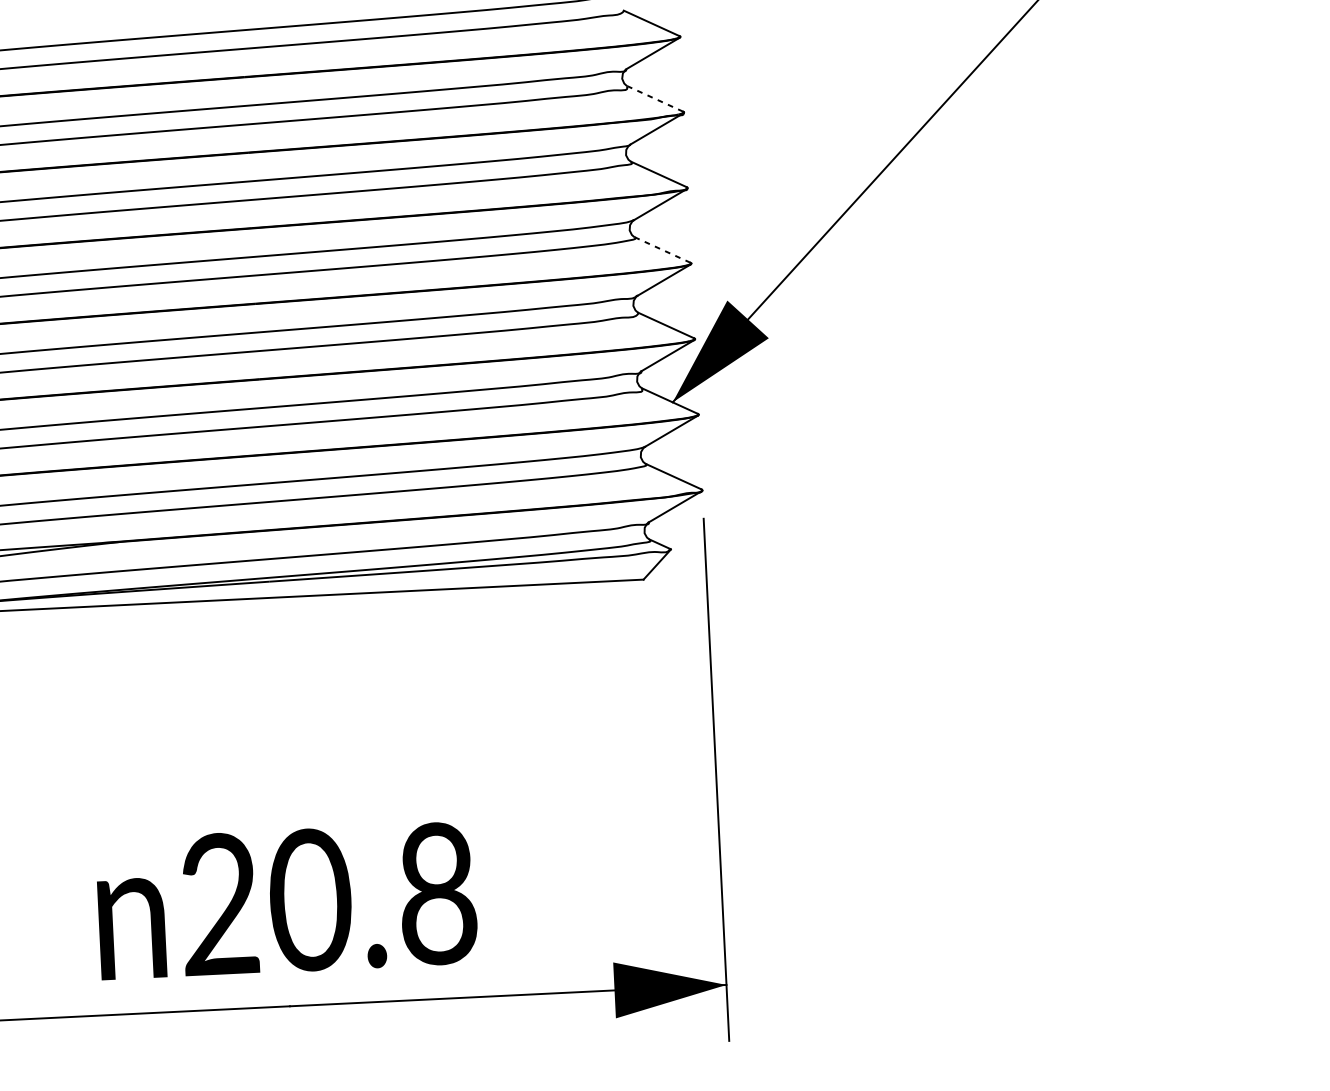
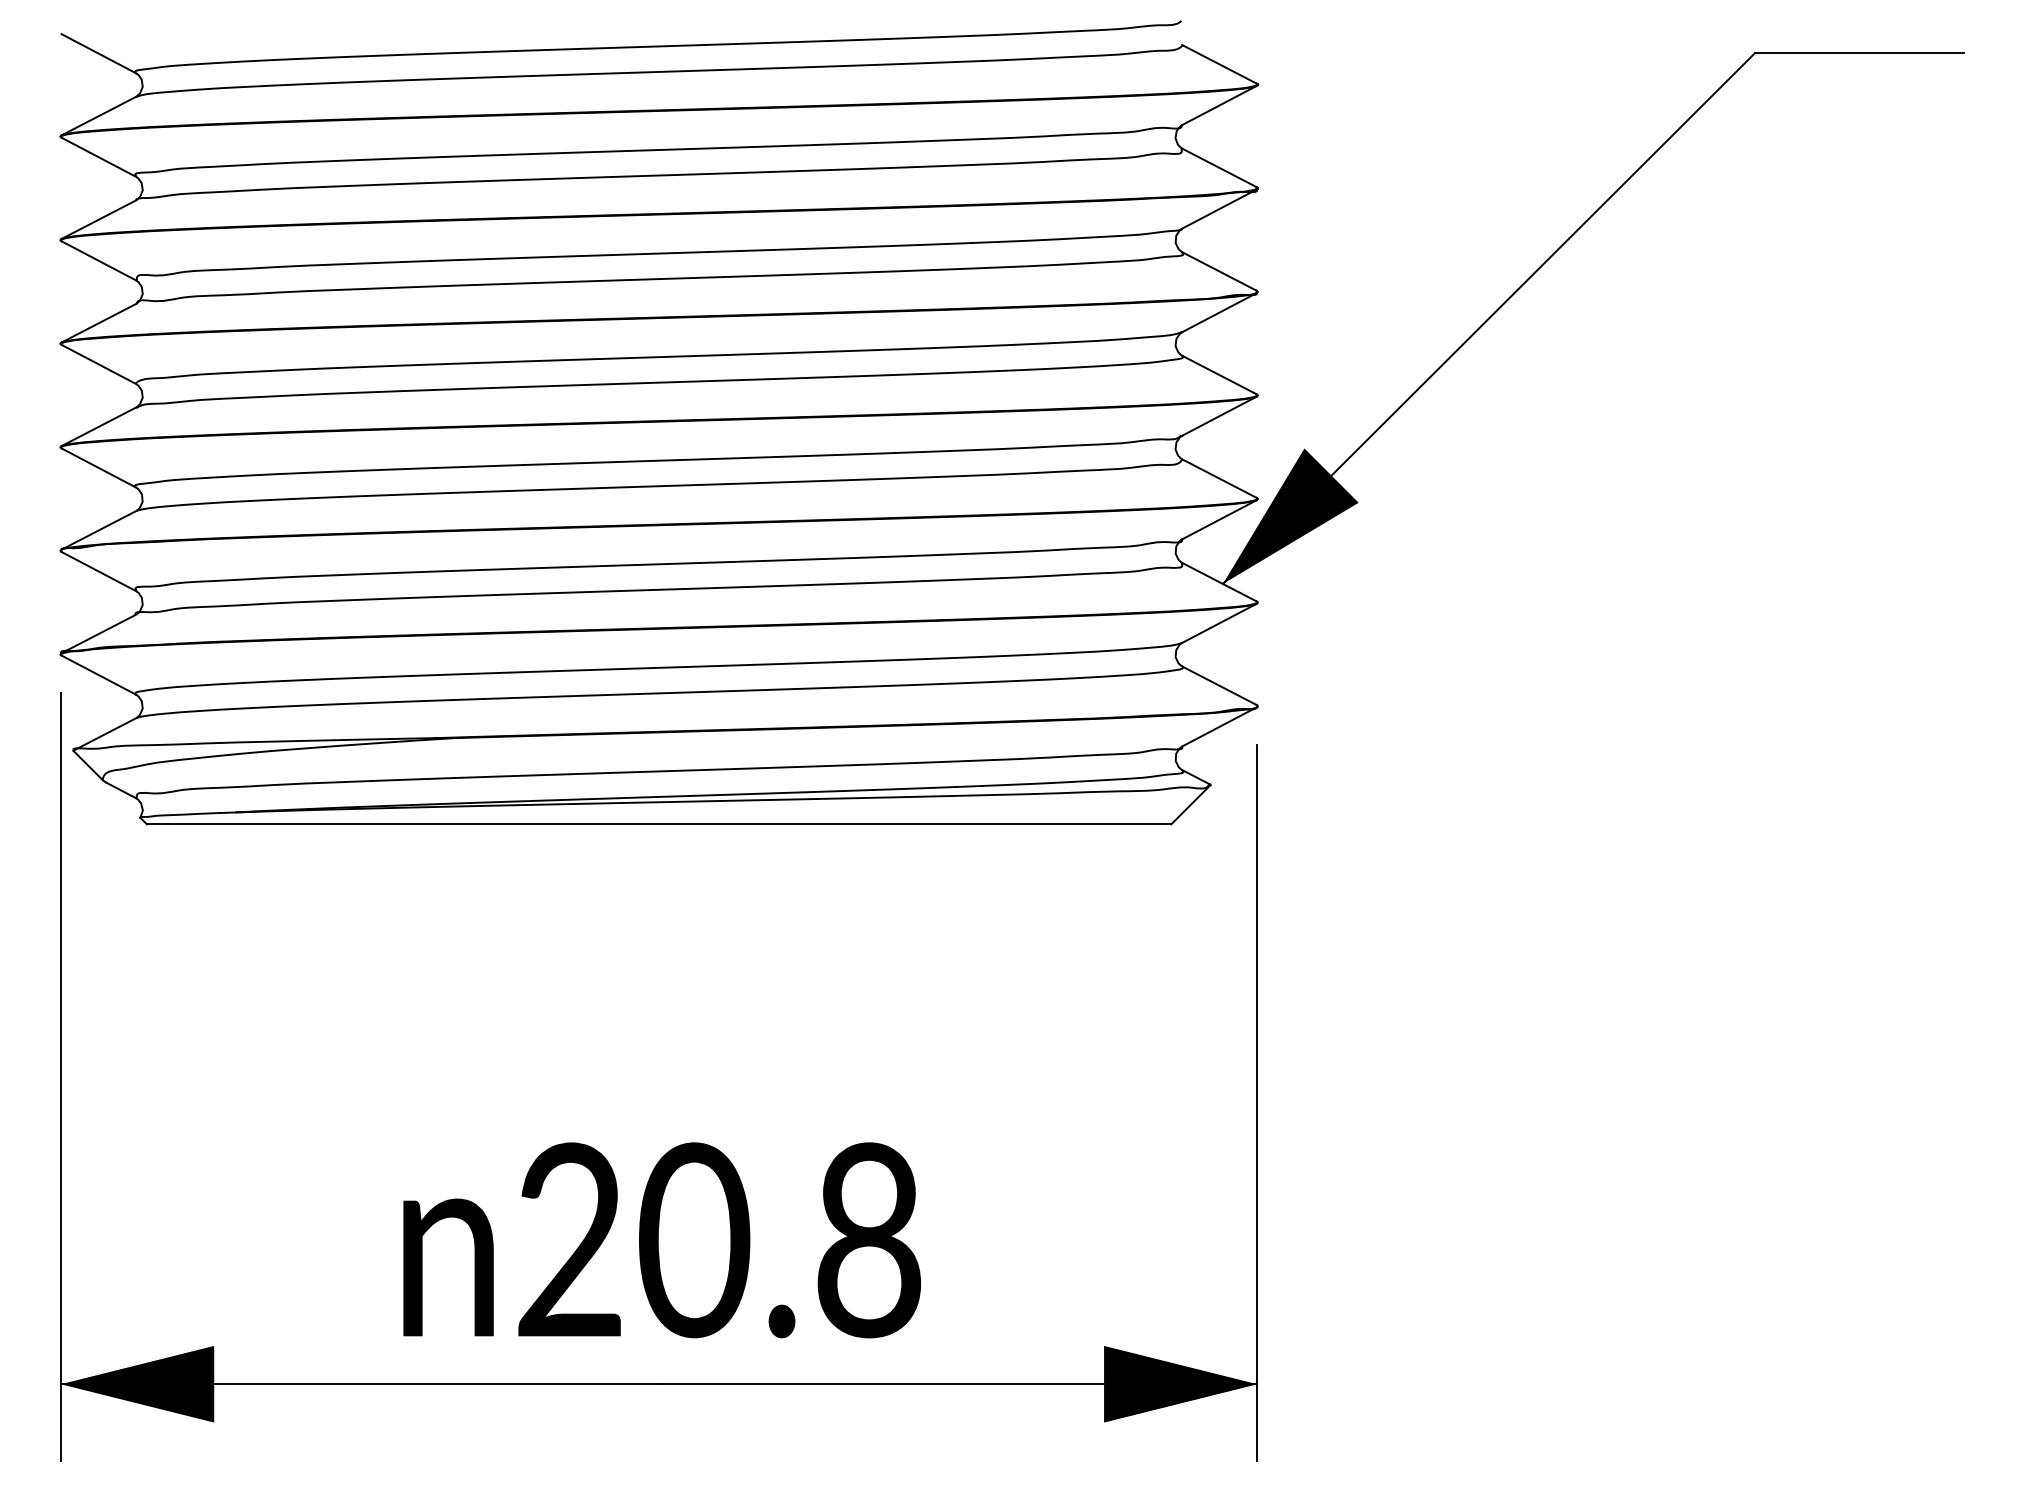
line: (655, 98) -> (1219, 167), dashed -> solid
line: (662, 250) -> (1219, 375), dashed -> solid

